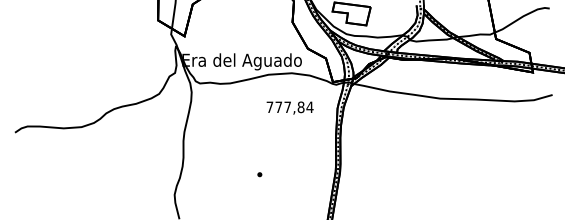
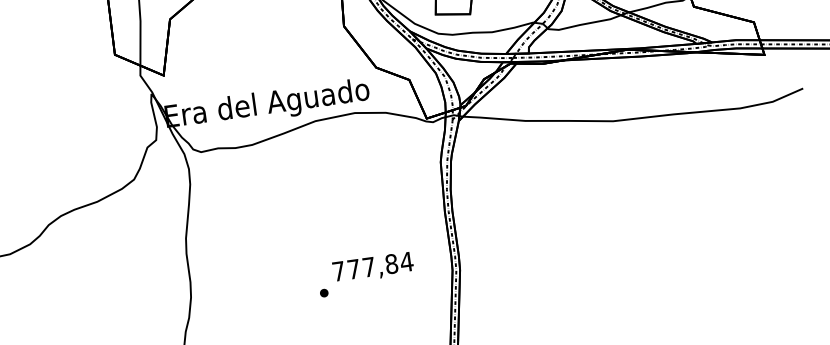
text: (289, 107) -> (372, 267), moved

